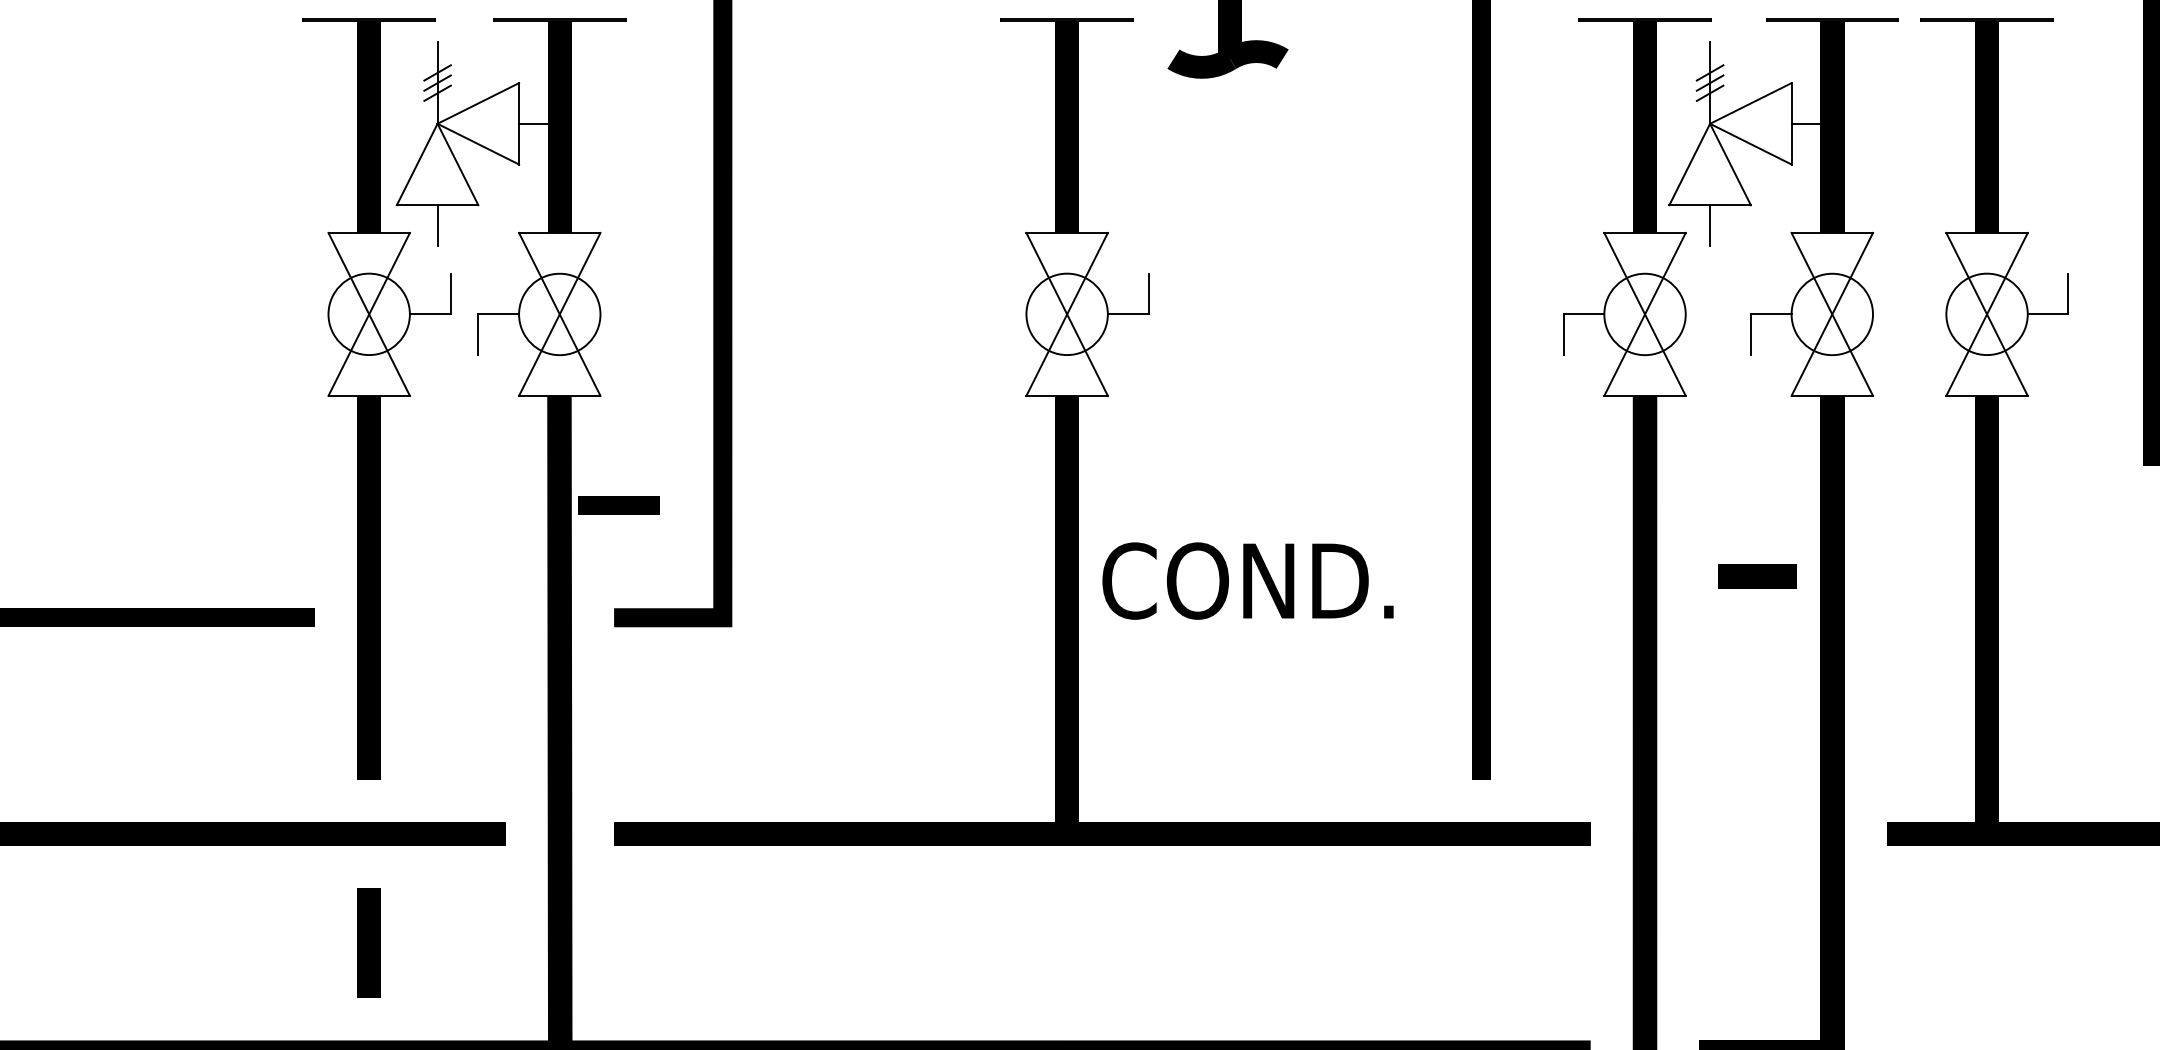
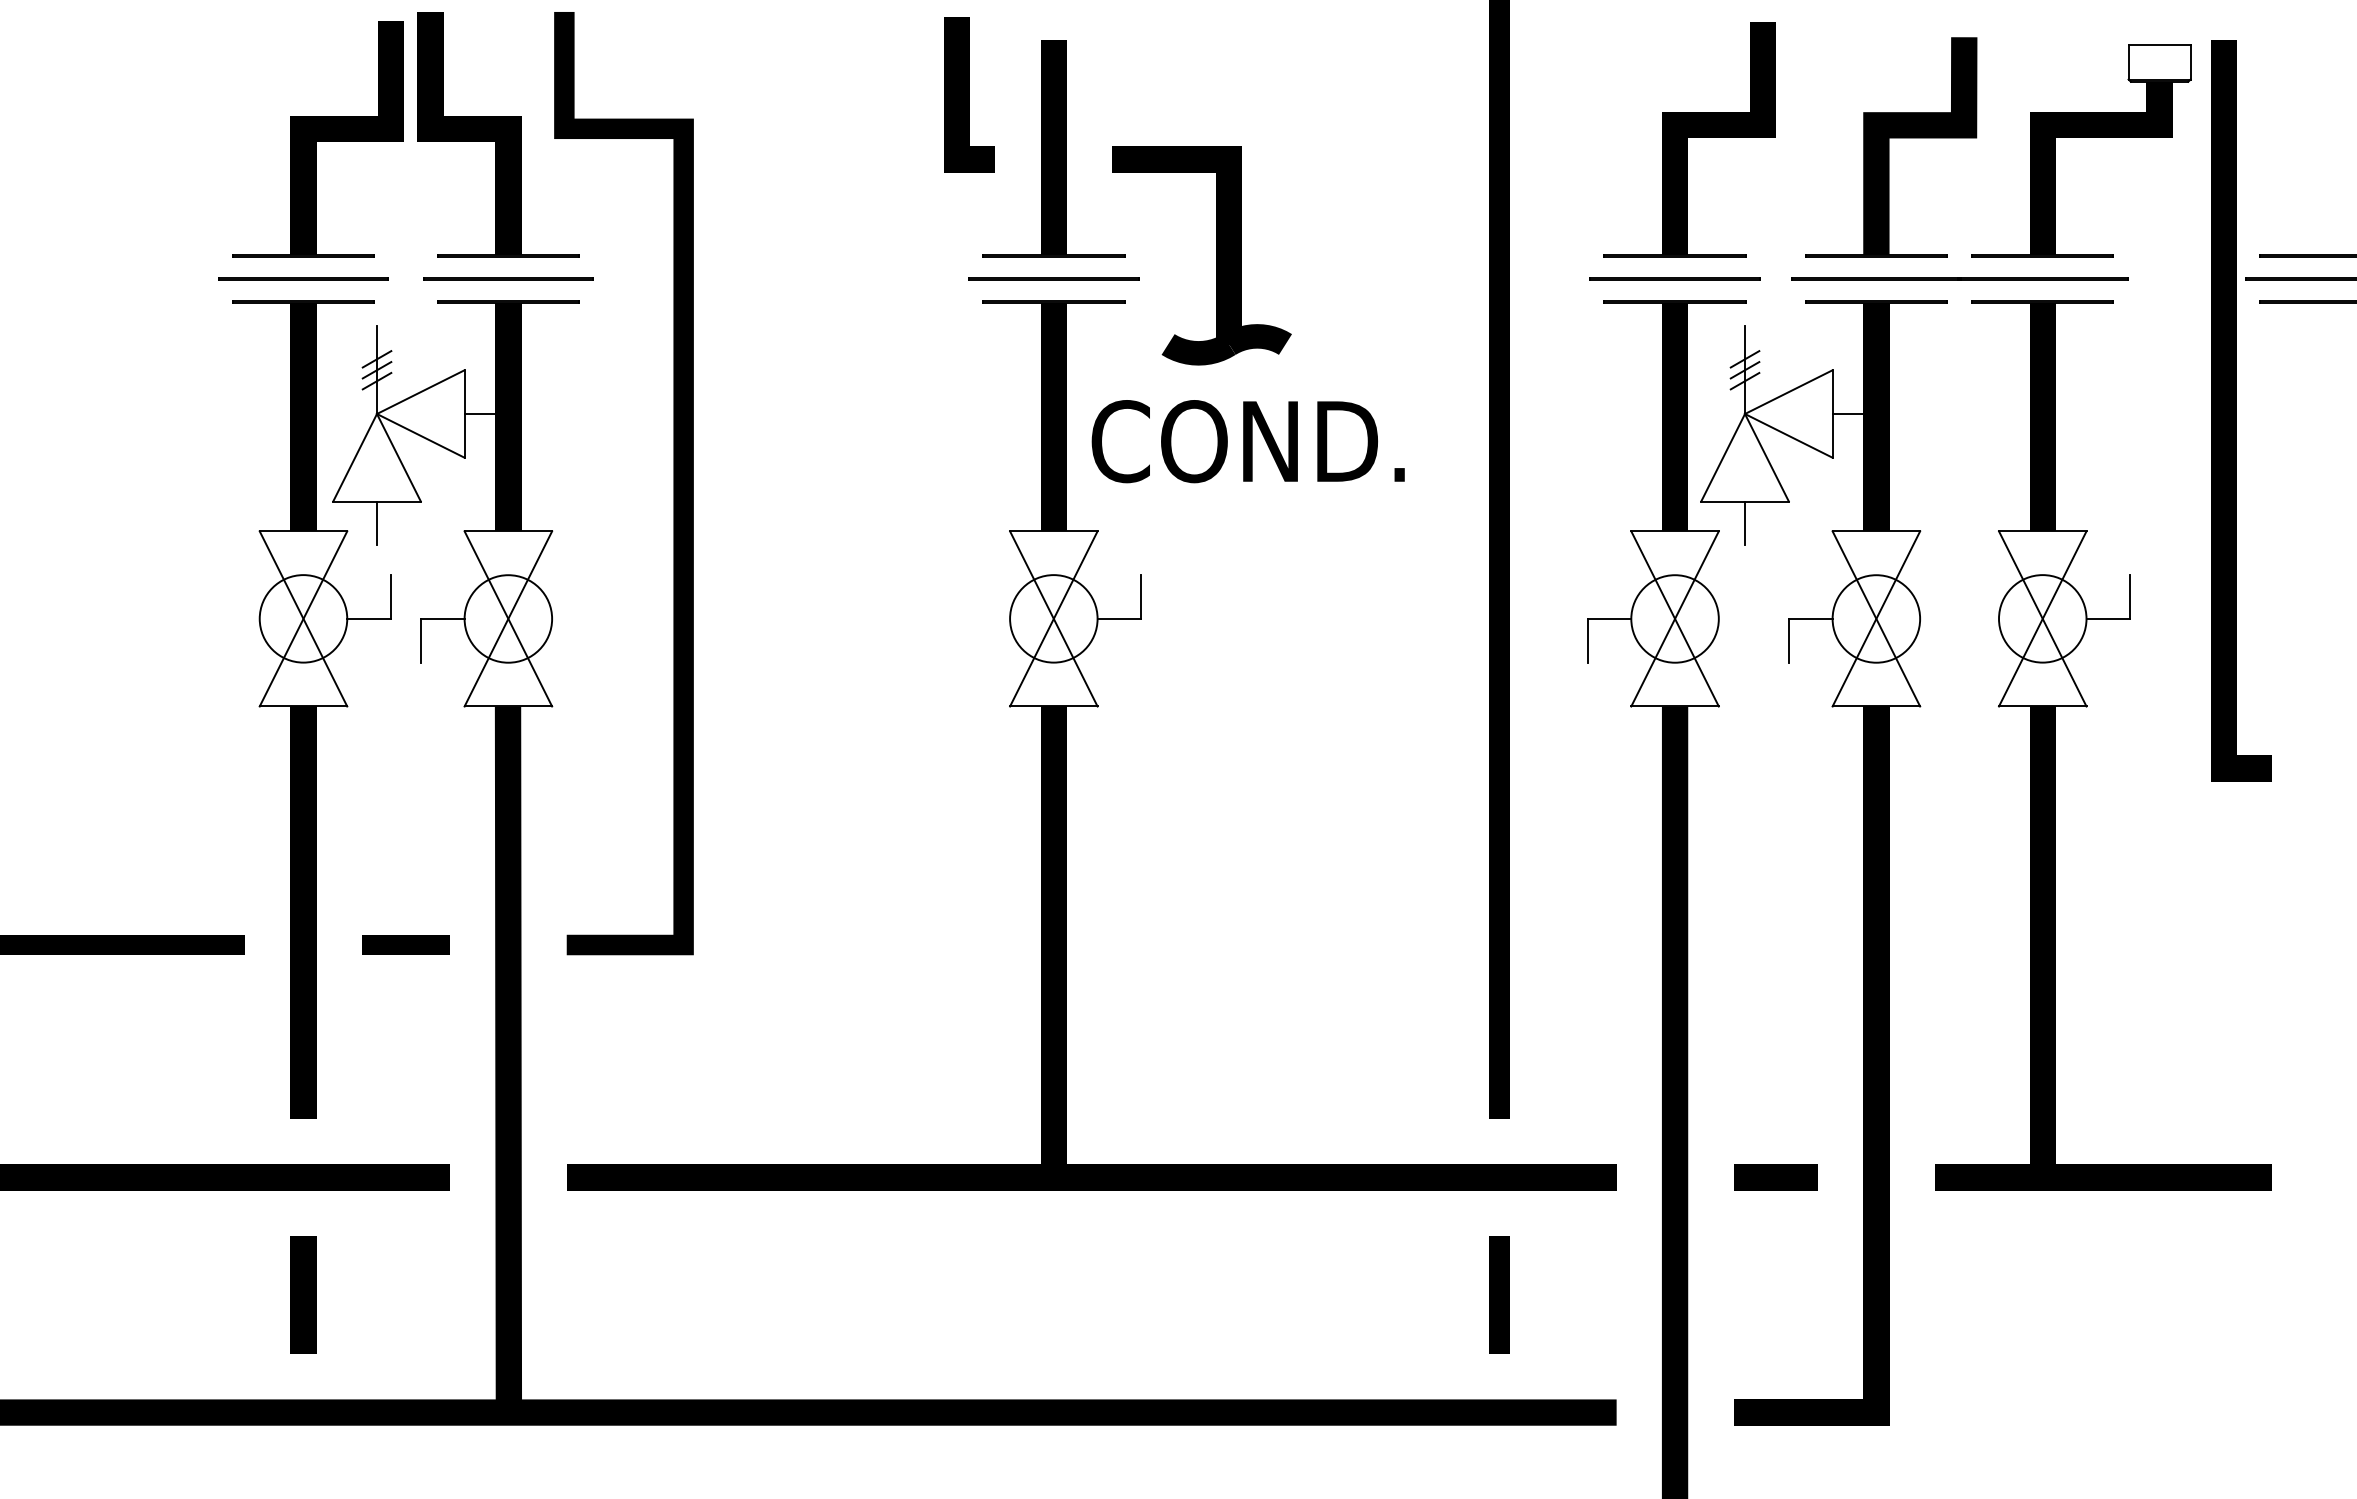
line: (618, 504) -> (405, 944), moved
line: (1757, 576) -> (1775, 1177), moved
text: (1247, 581) -> (1247, 441), moved
line: (1481, 942) -> (1499, 1294), added

